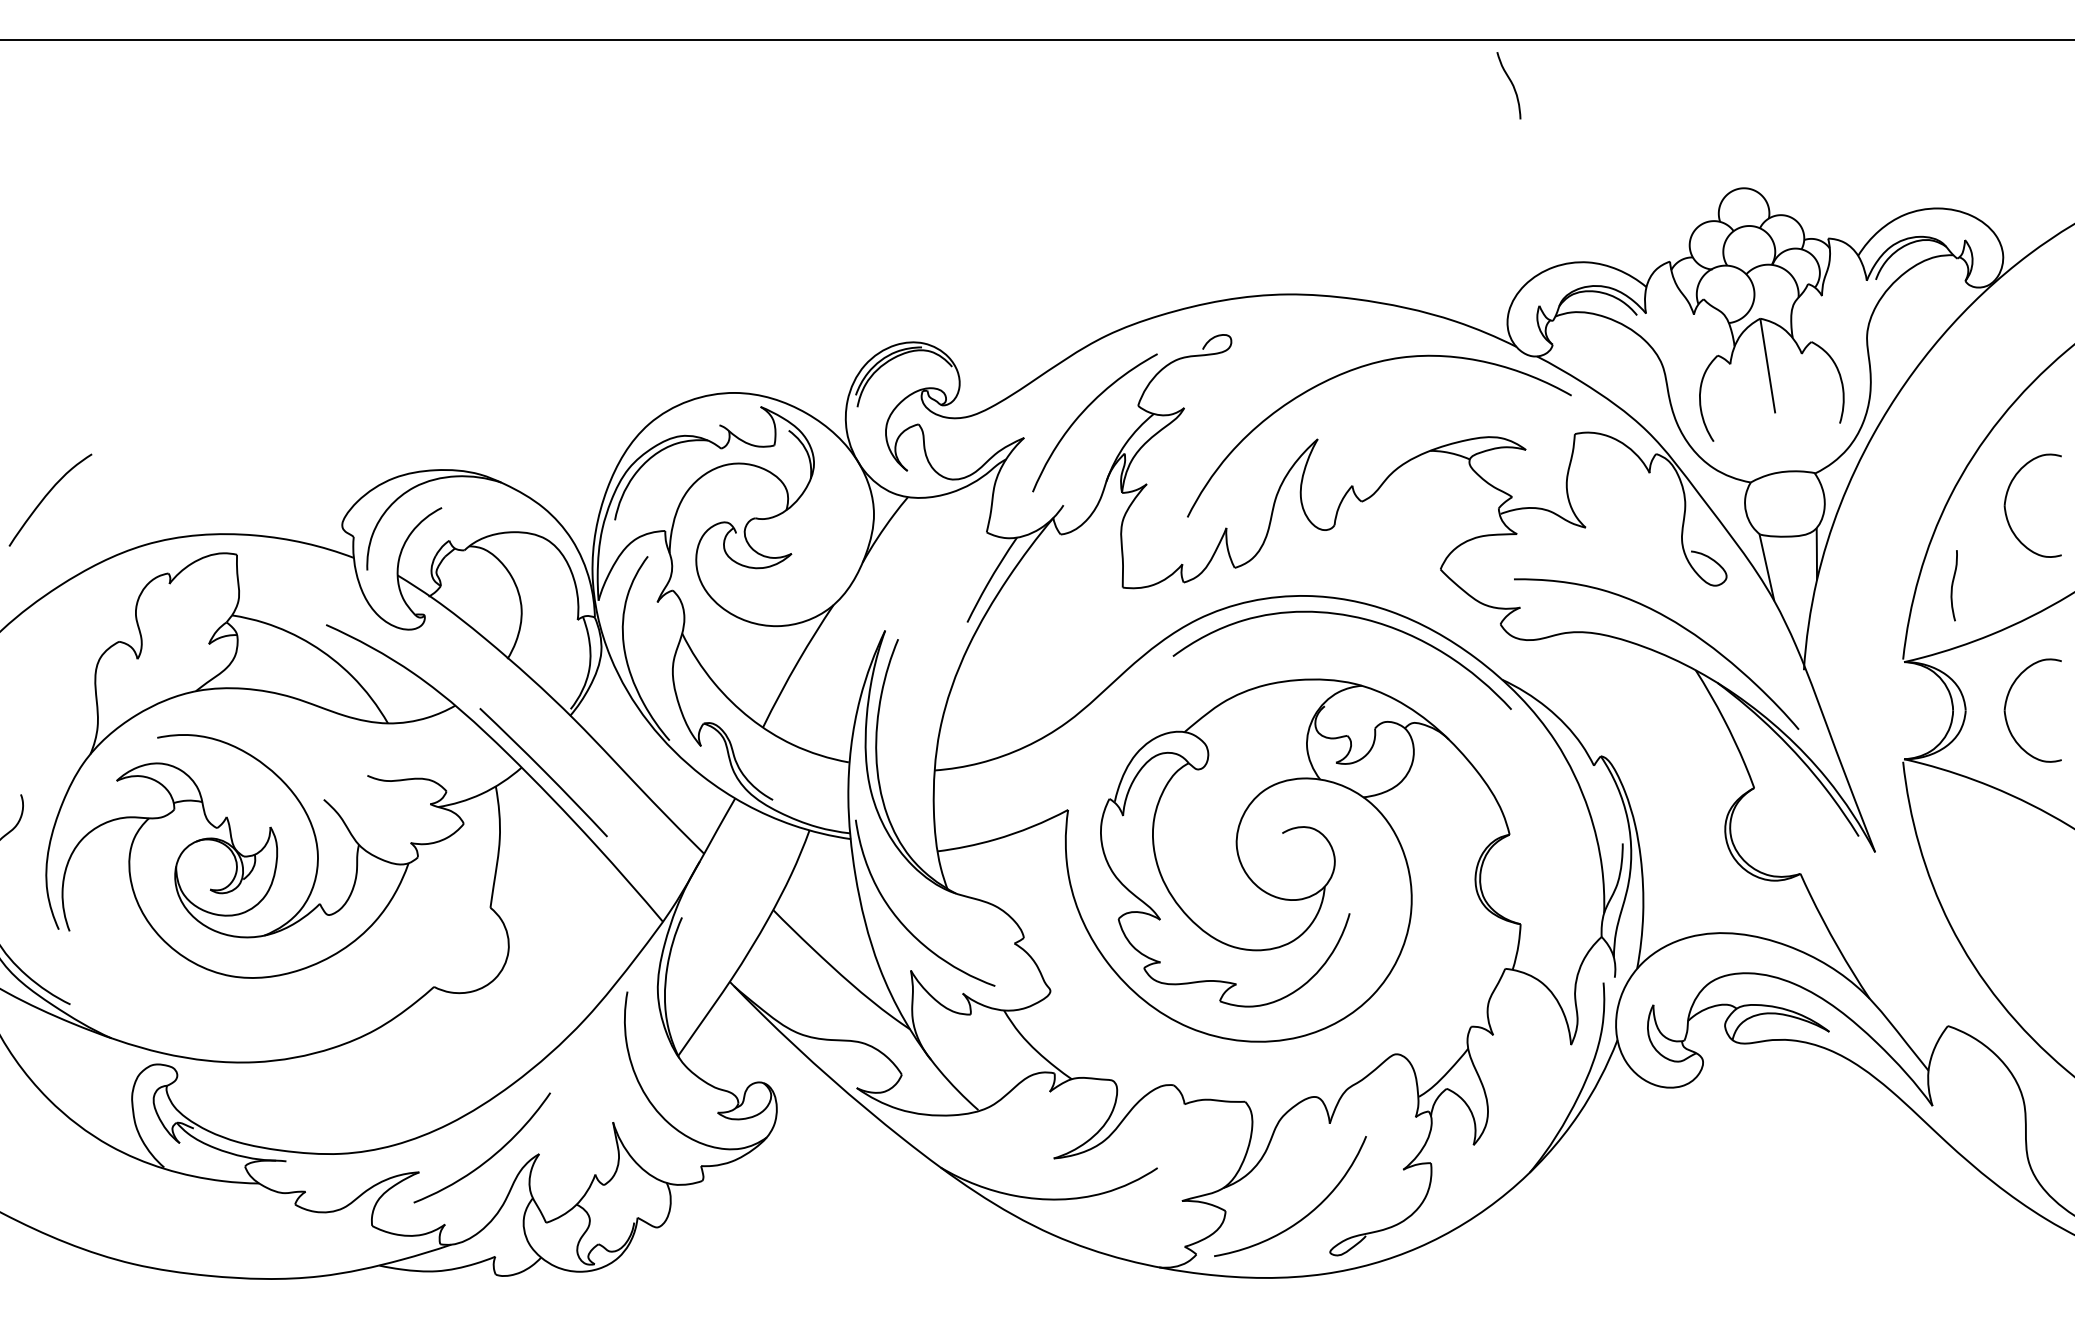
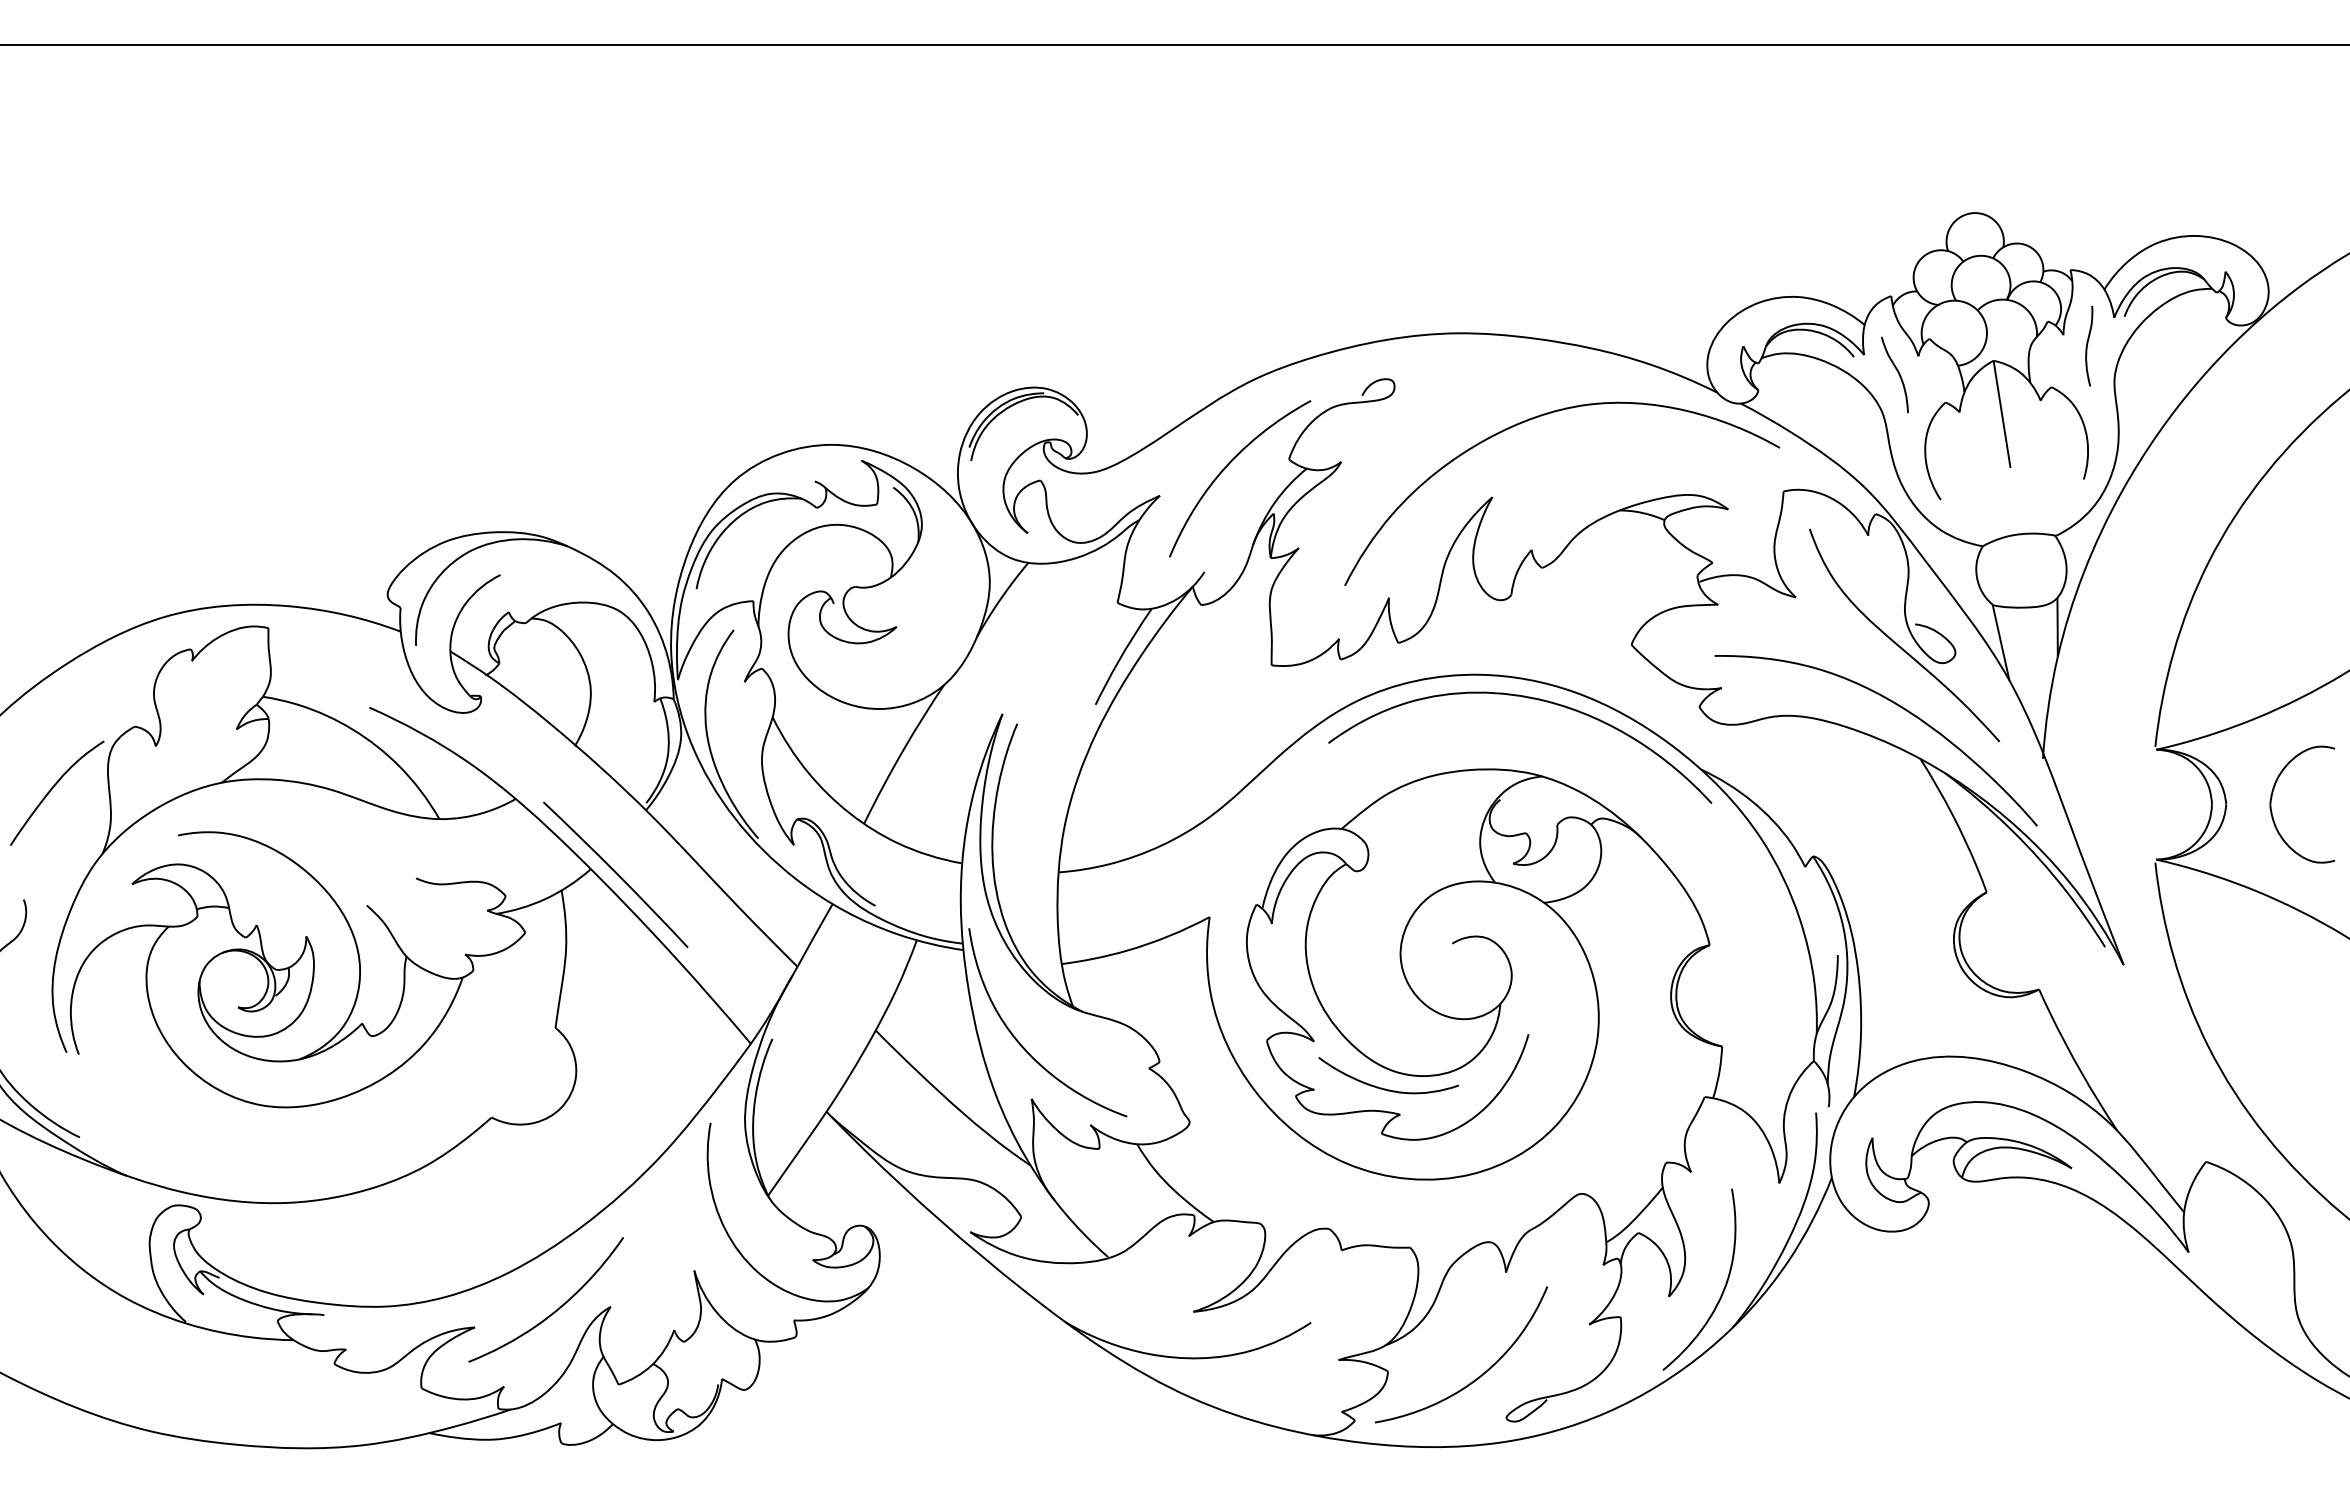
curve: (1511, 83) -> (1897, 372), moved
curve: (47, 495) -> (53, 788), moved
part: (2006, 499) -> (2272, 565), removed
curve: (1674, 567) -> (1896, 642), added
curve: (1953, 584) -> (2088, 344), moved
curve: (1223, 961) -> (1385, 1088), added
curve: (1520, 1139) -> (1722, 1290), added

